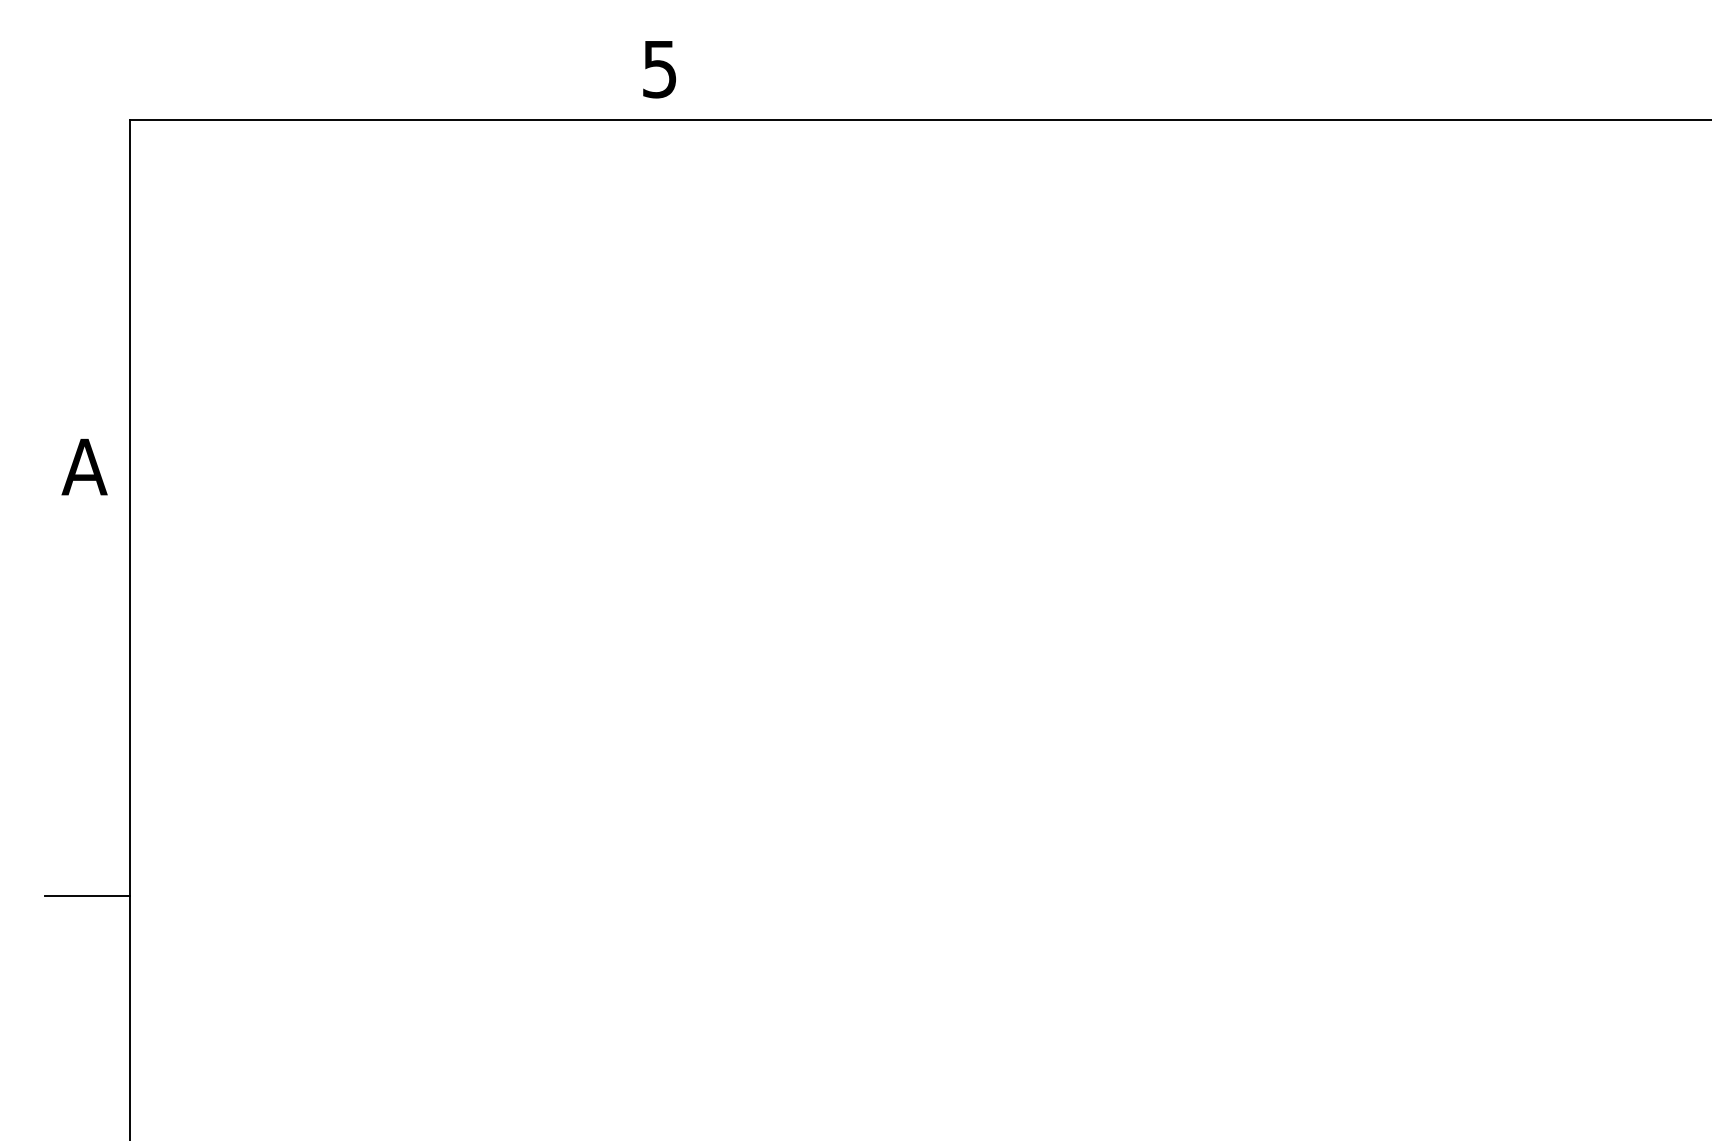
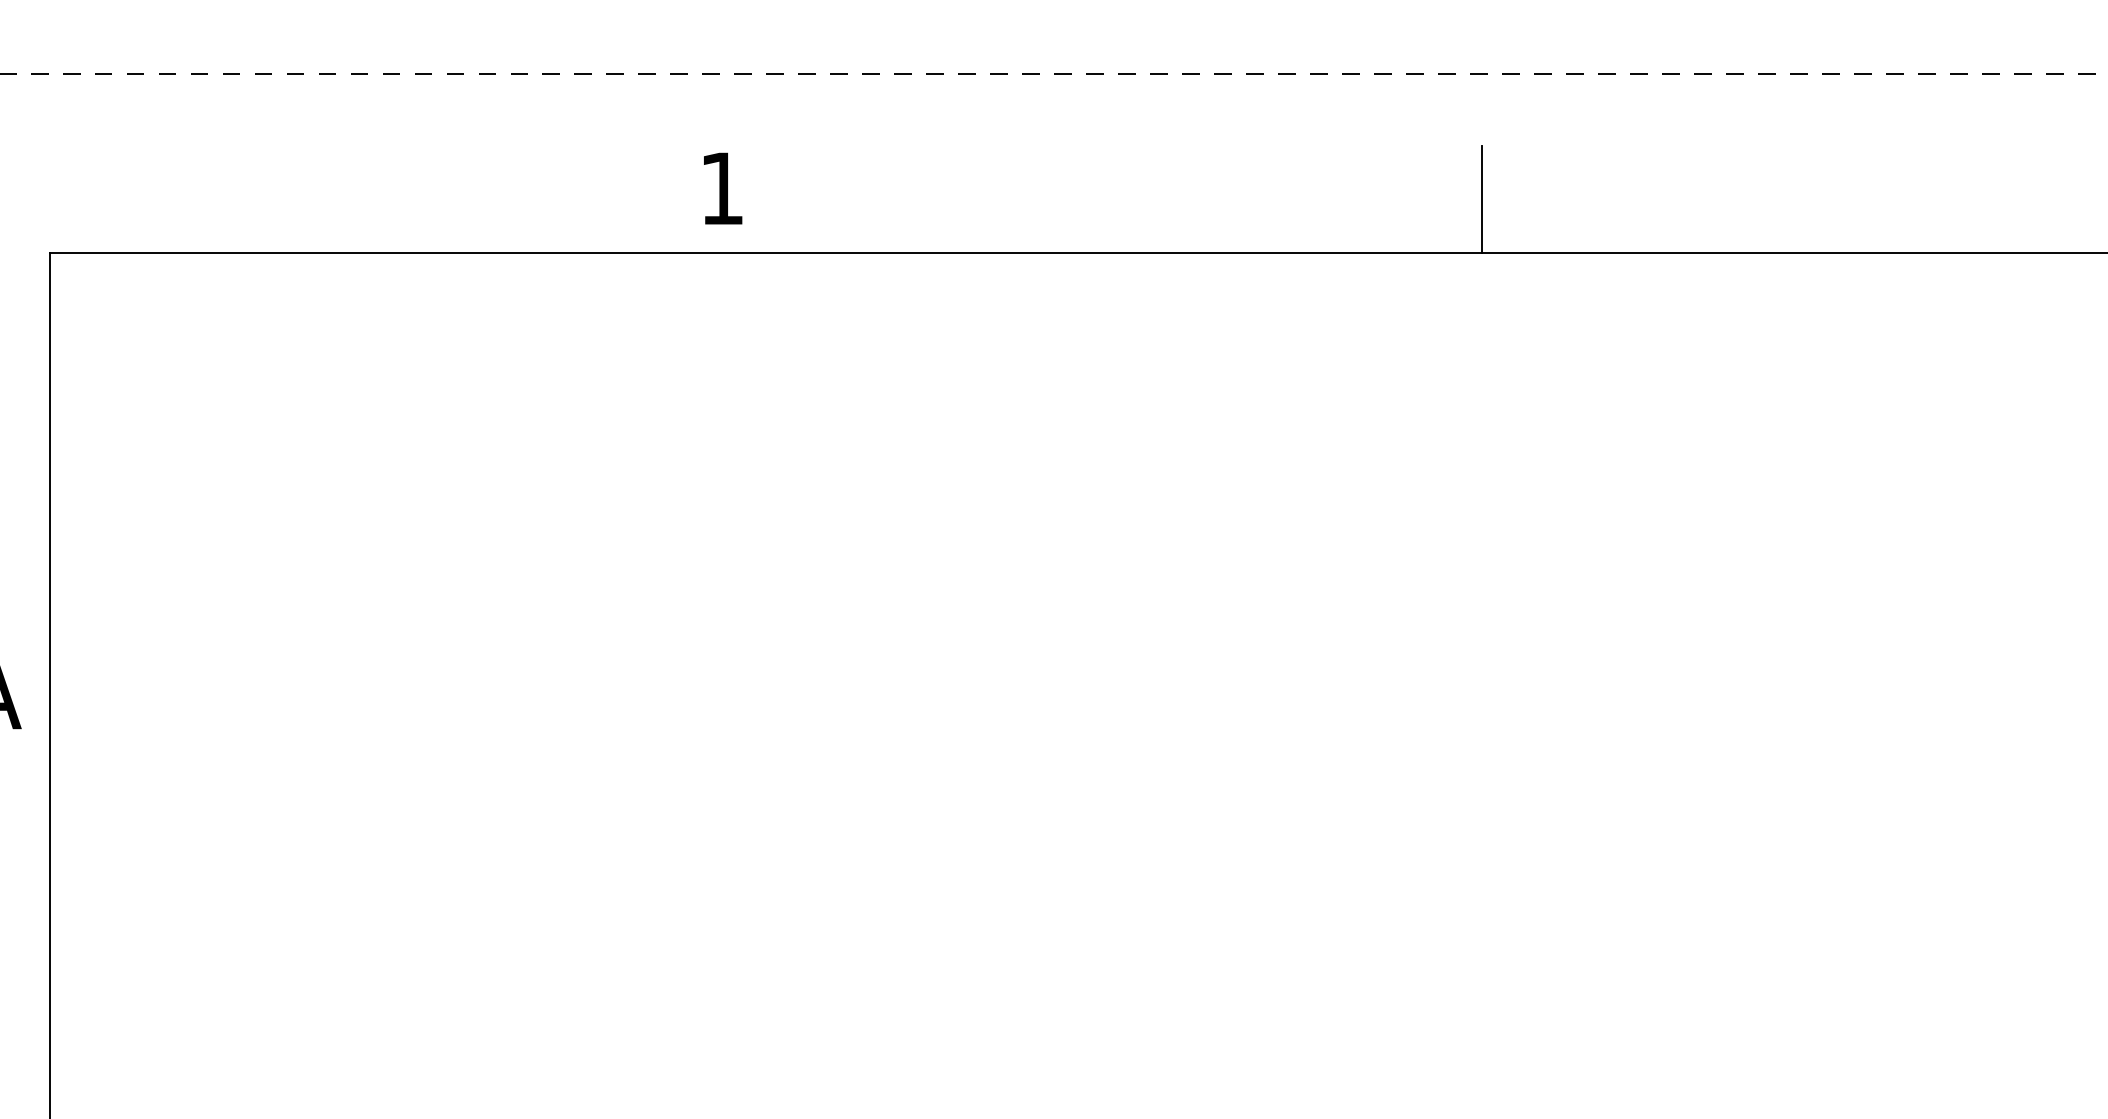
text: (659, 69) -> (721, 188), 5 -> 1
line: (1258, 77) -> (1481, 199), added

